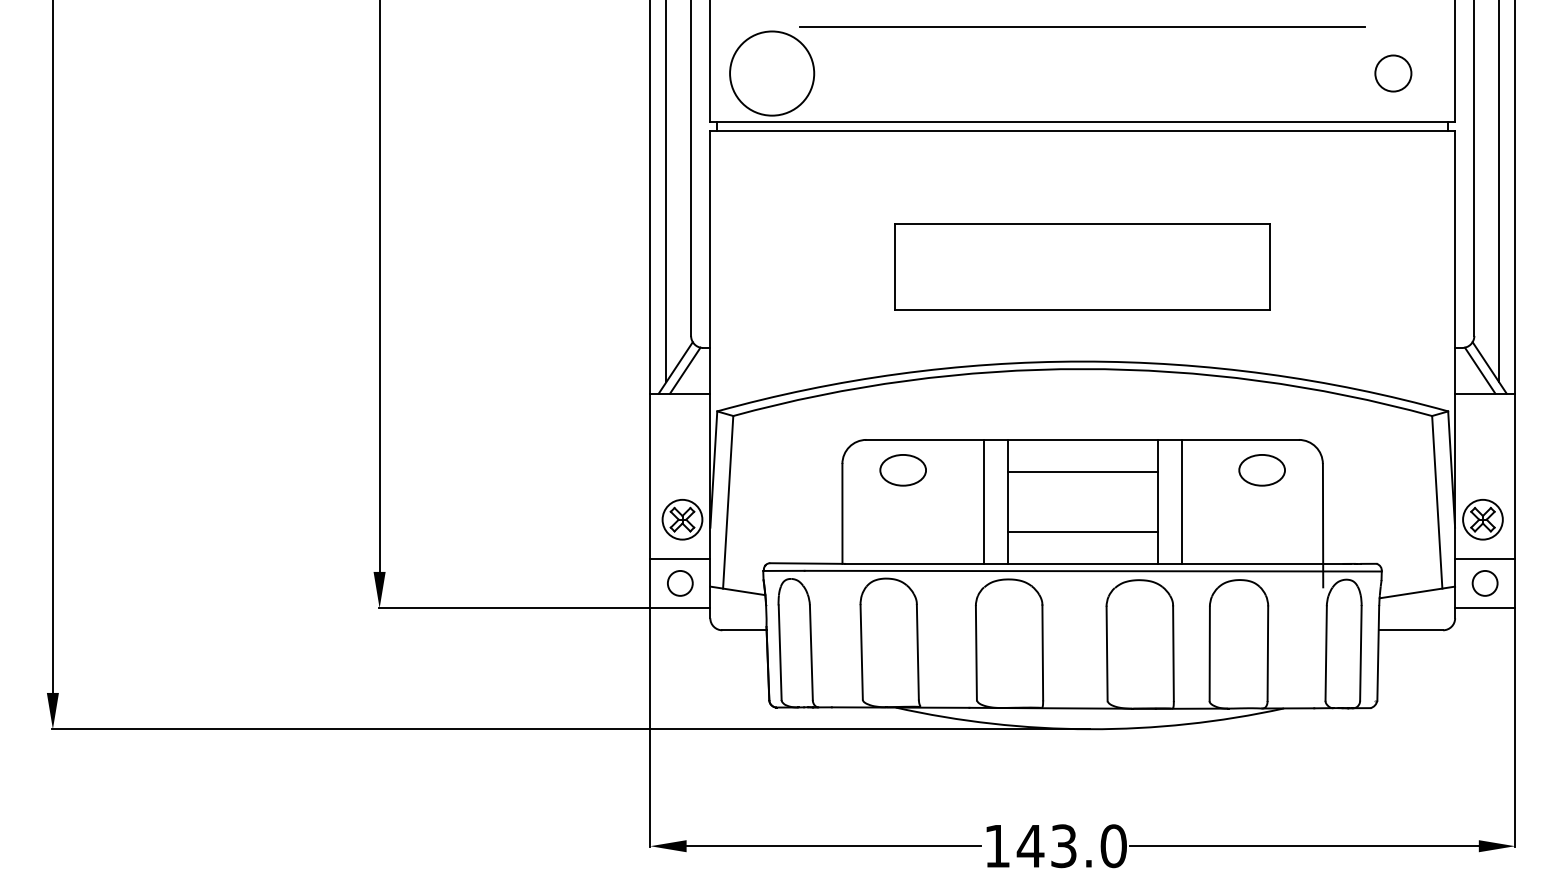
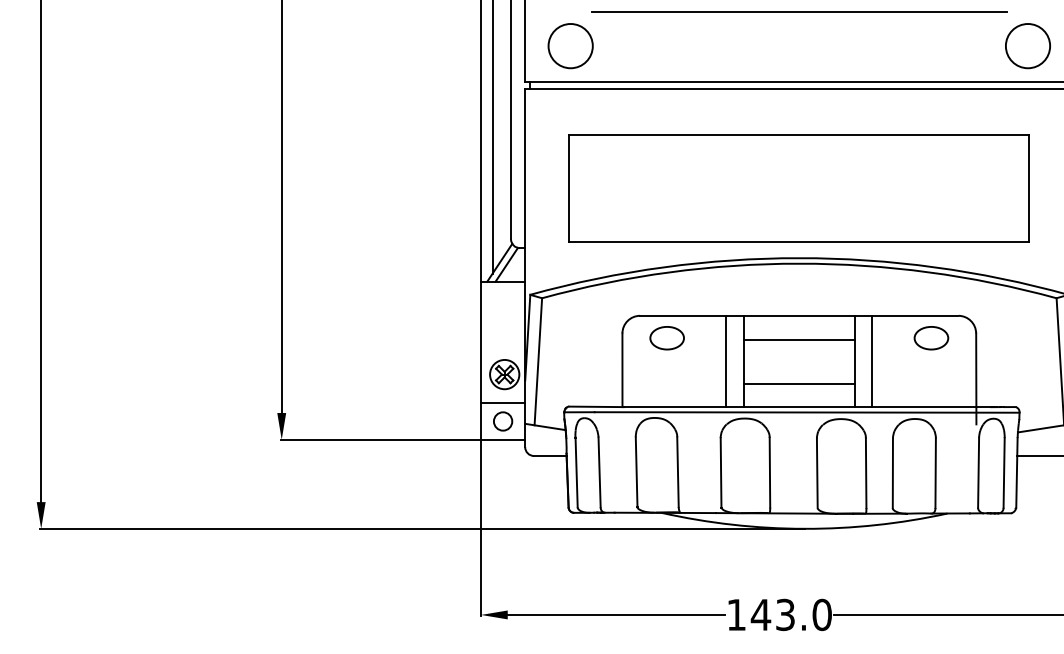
circle: (772, 73) -> (570, 46), size x0.71
circle: (1393, 73) -> (1028, 46), size x1.67
part: (1082, 266) -> (799, 188), size x1.67

